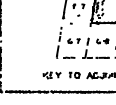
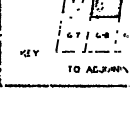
part: (51, 75) -> (29, 53), moved

